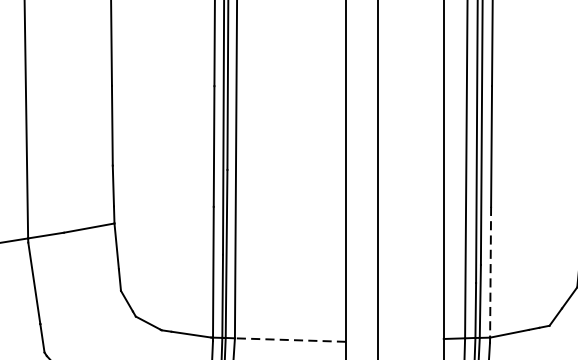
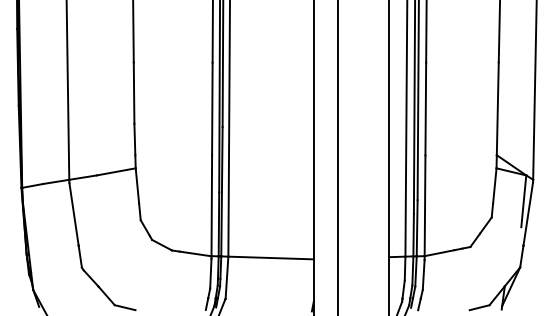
line: (491, 273) -> (425, 206), dashed -> solid
line: (290, 340) -> (271, 258), dashed -> solid

